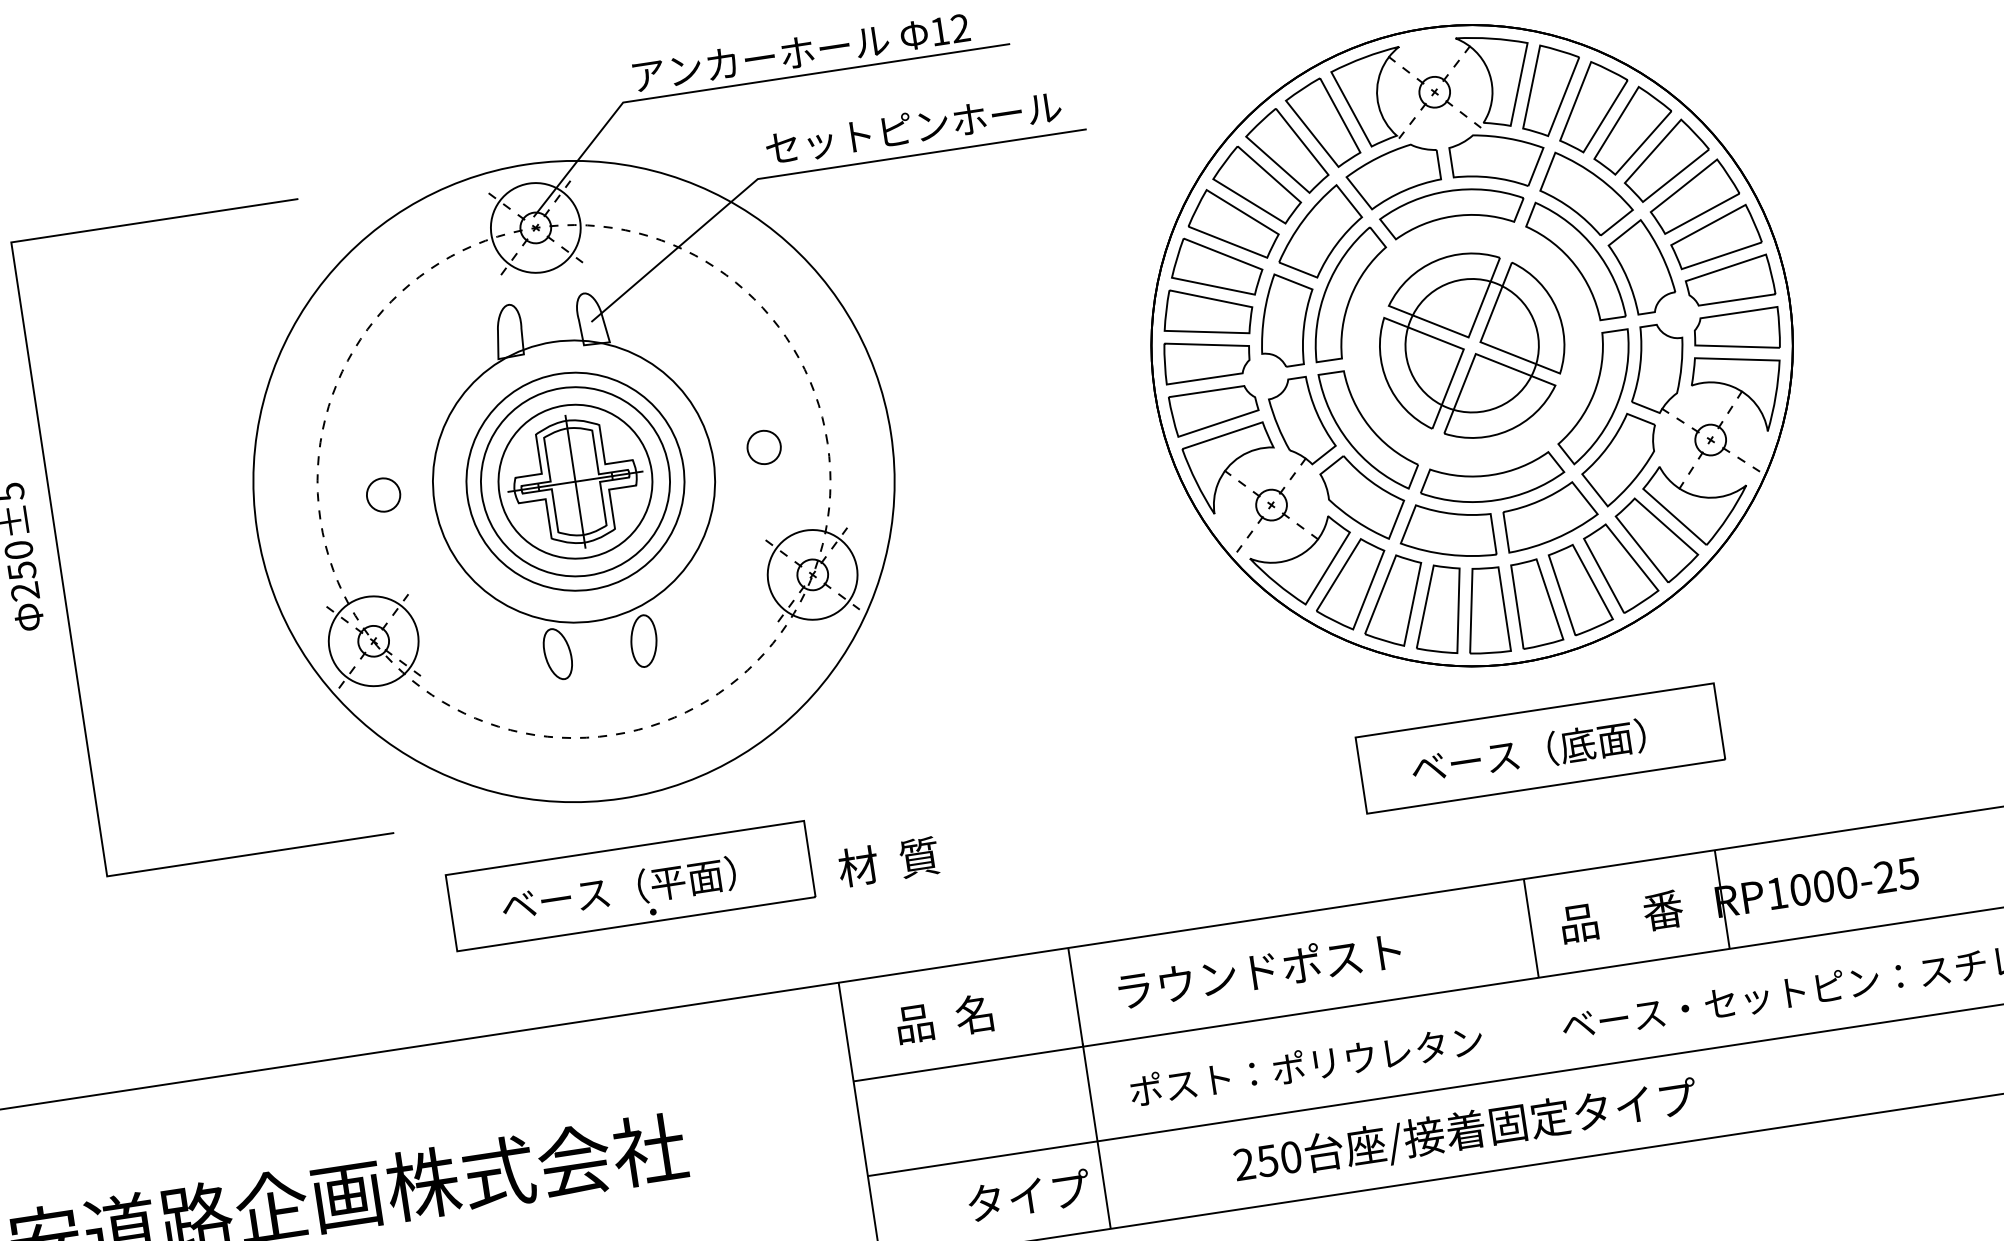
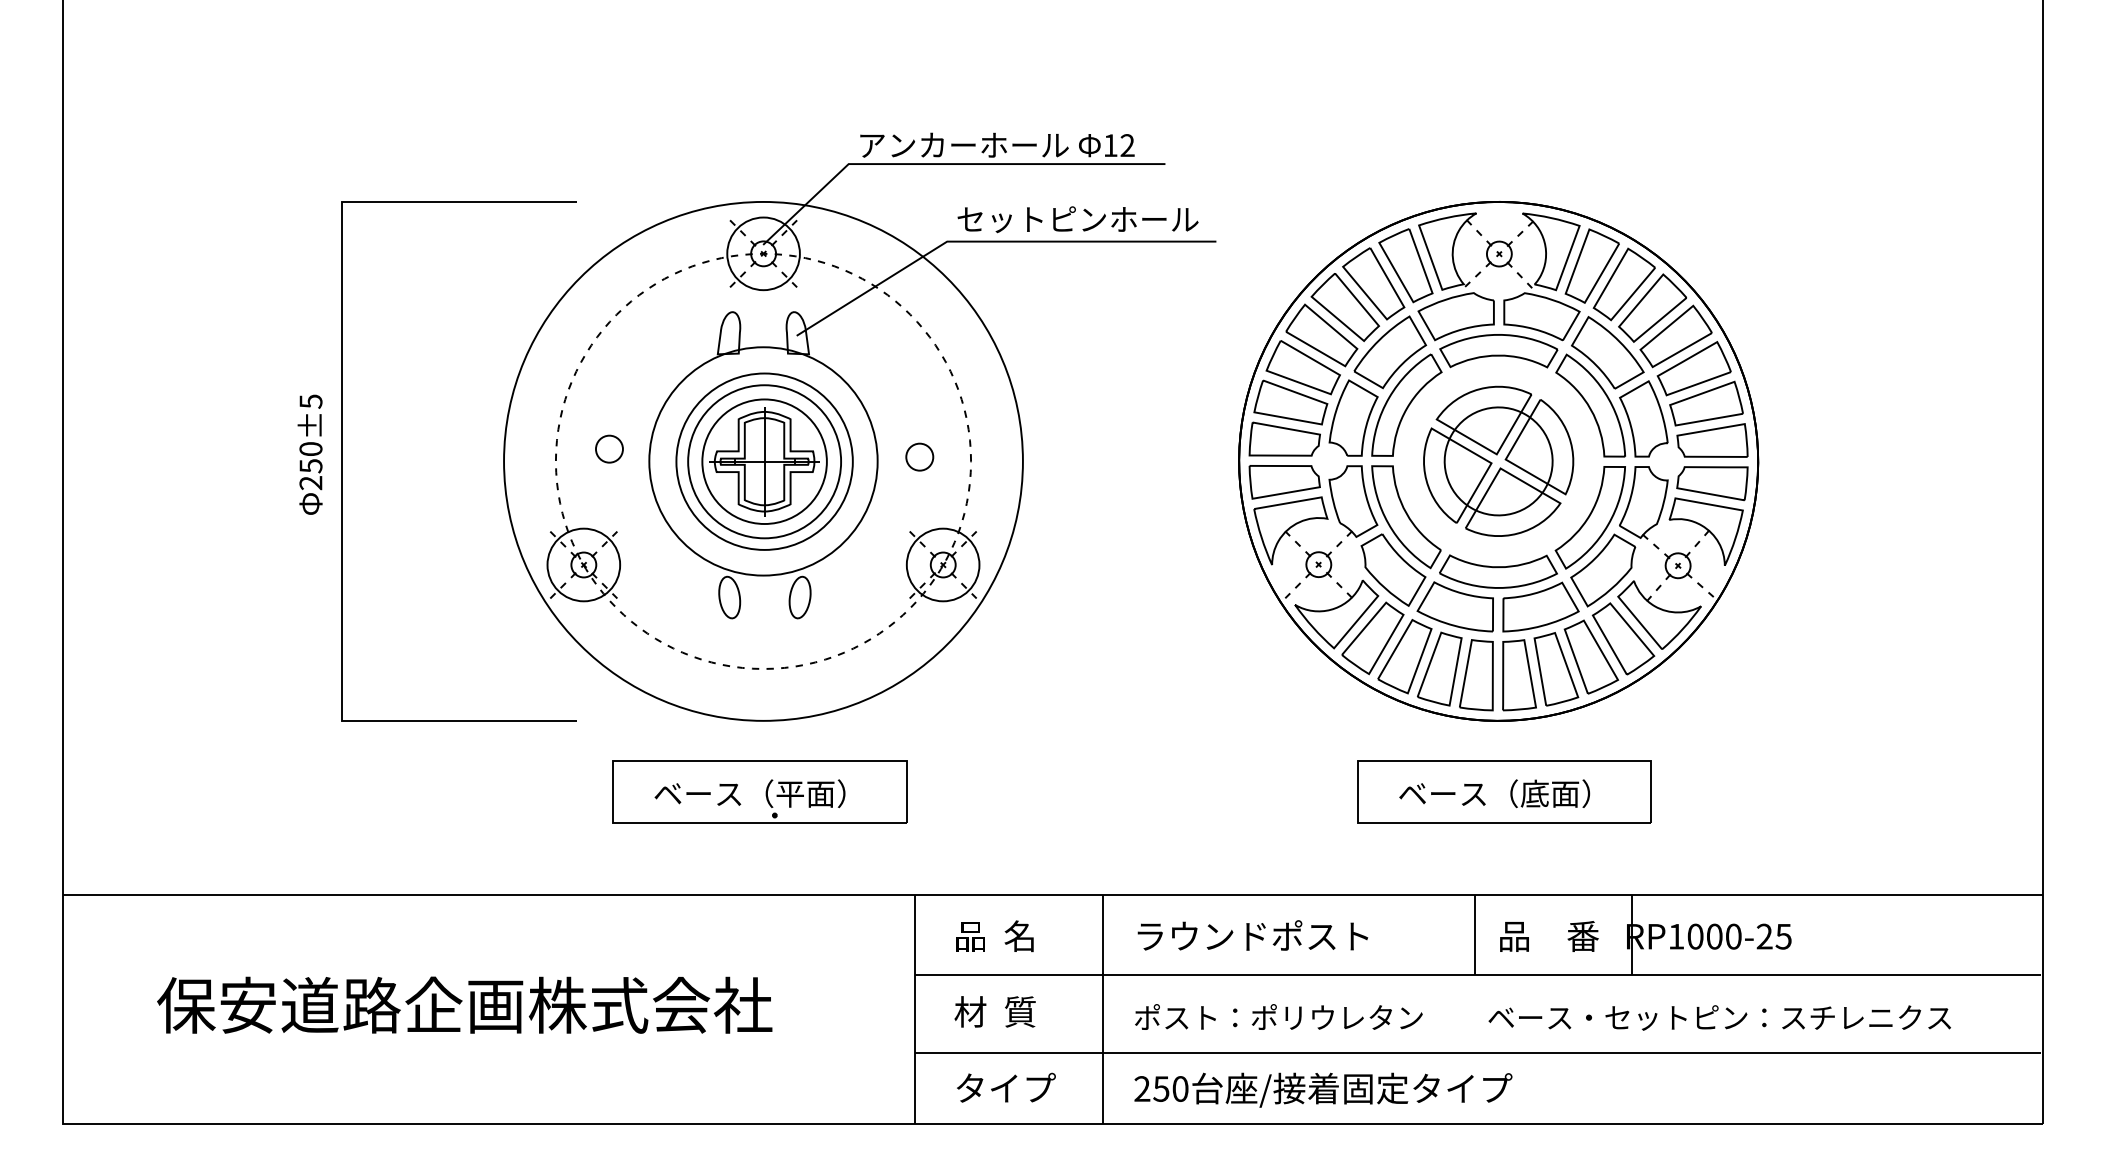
text: (887, 861) -> (994, 1011), moved
text: (1465, 1131) -> (1323, 1089), moved
text: (1029, 1195) -> (1006, 1087), moved

